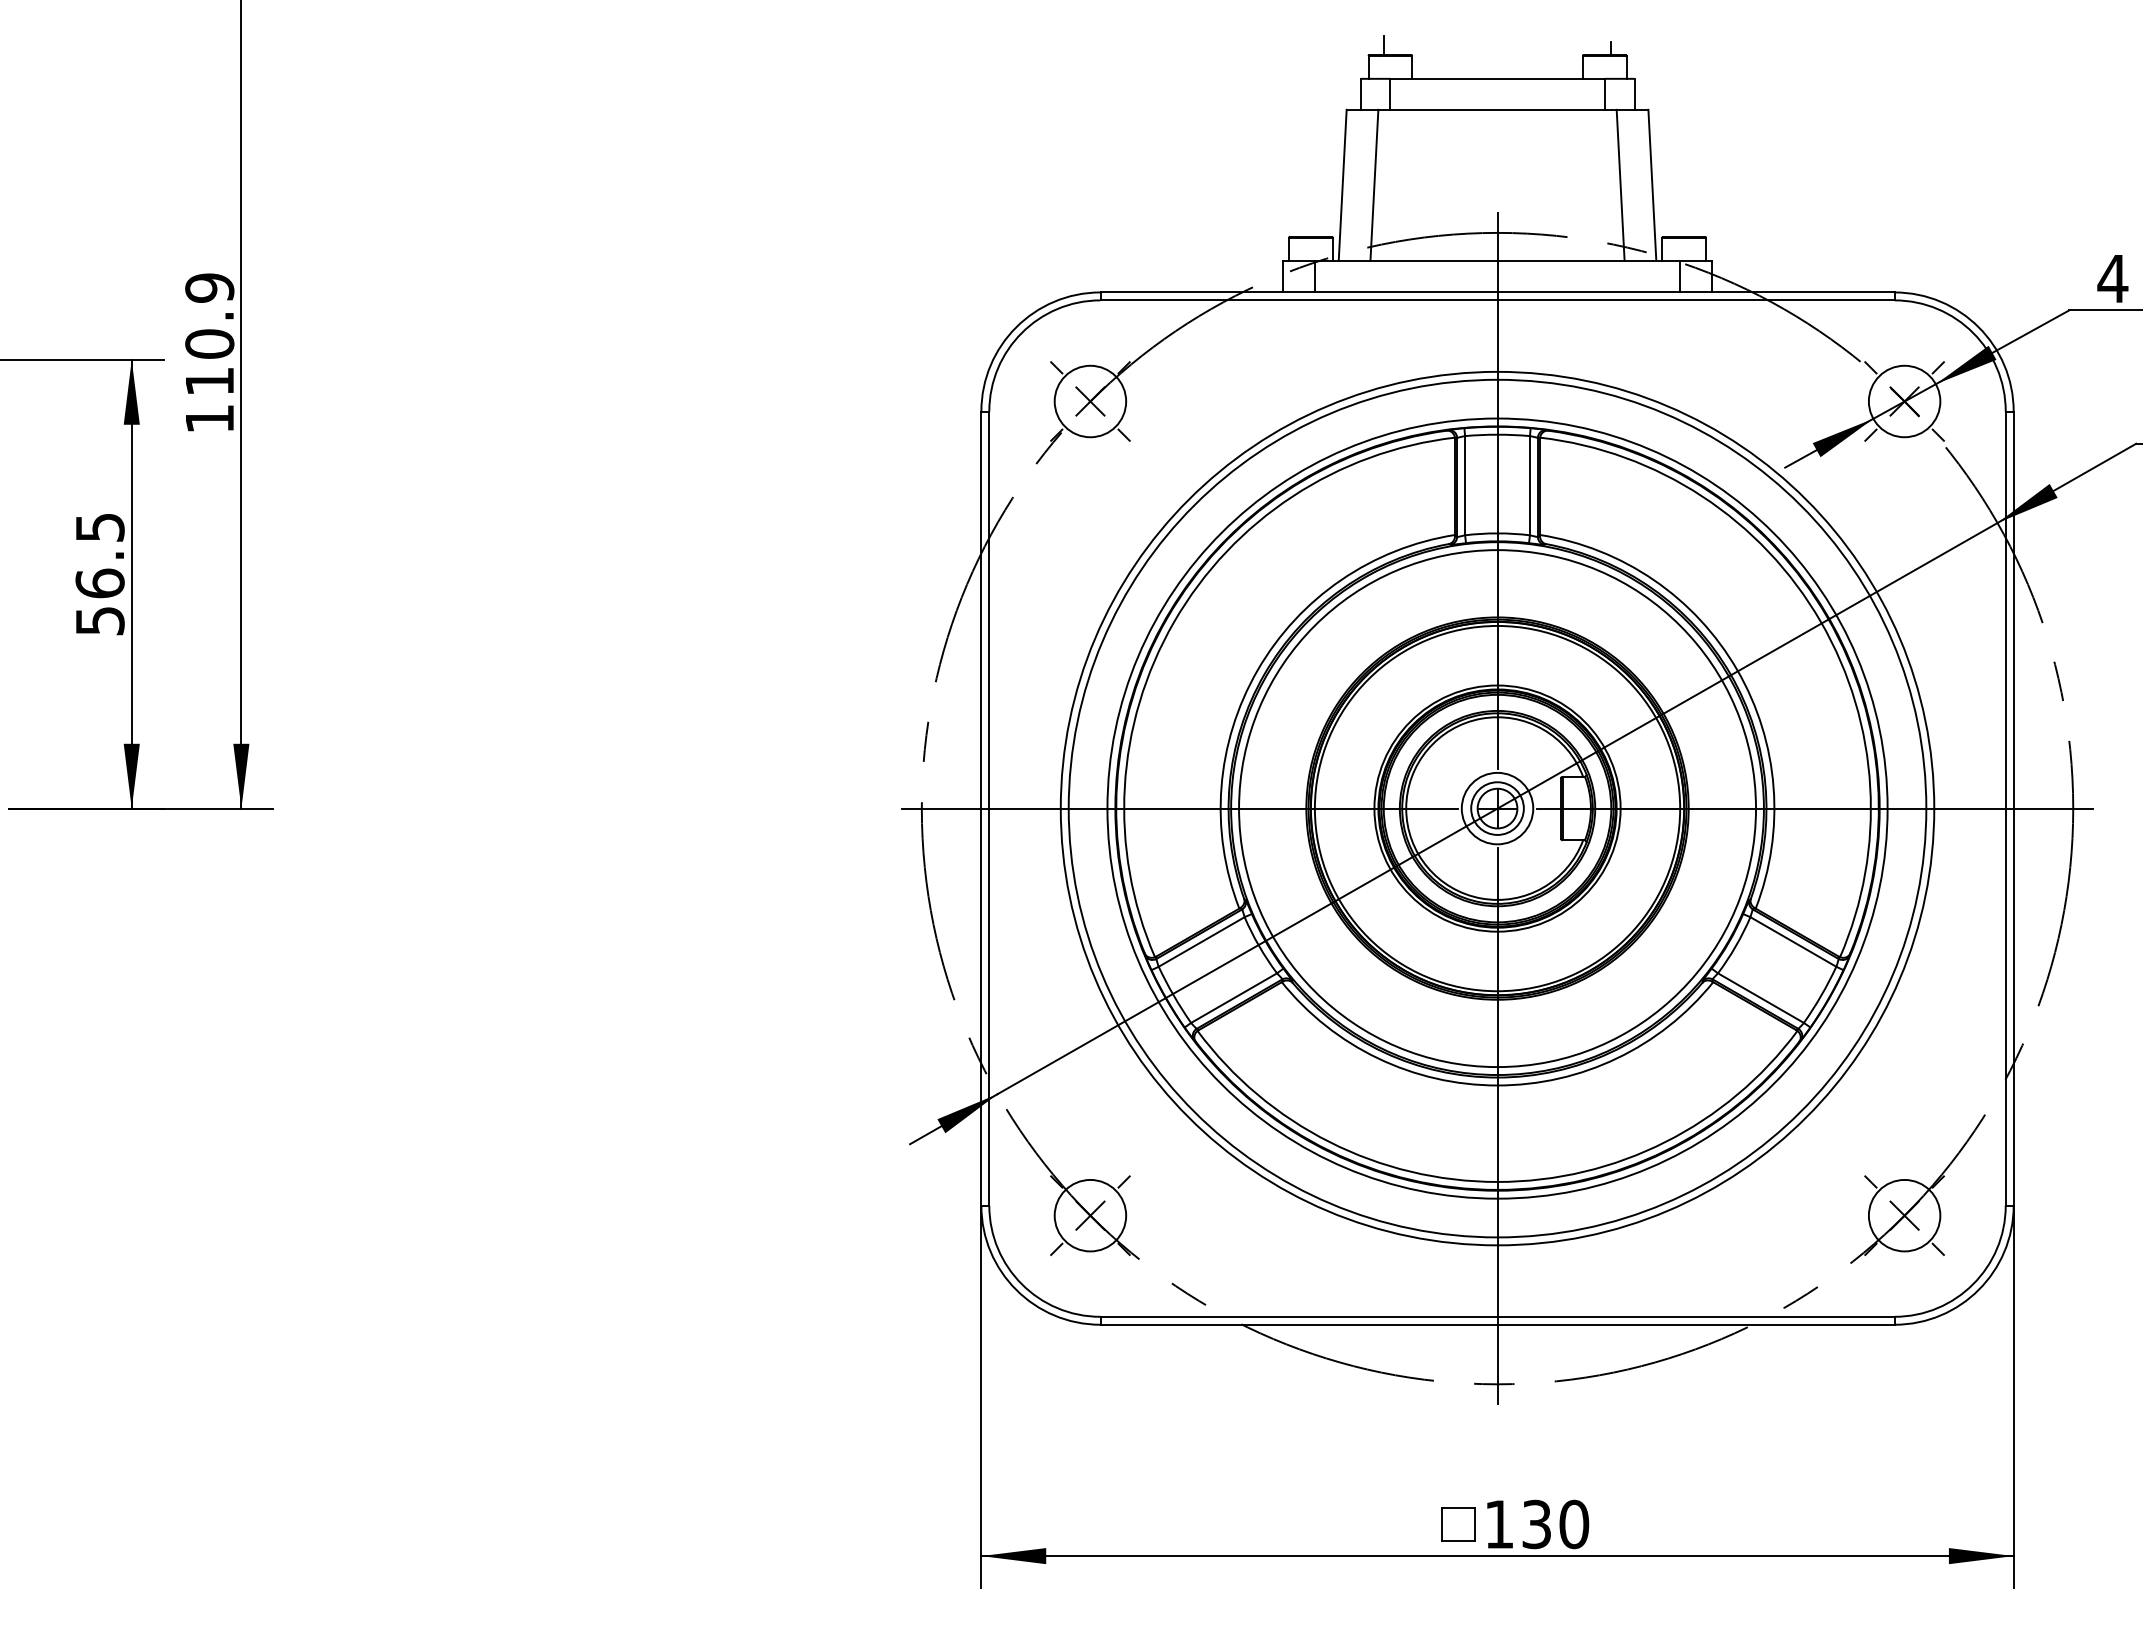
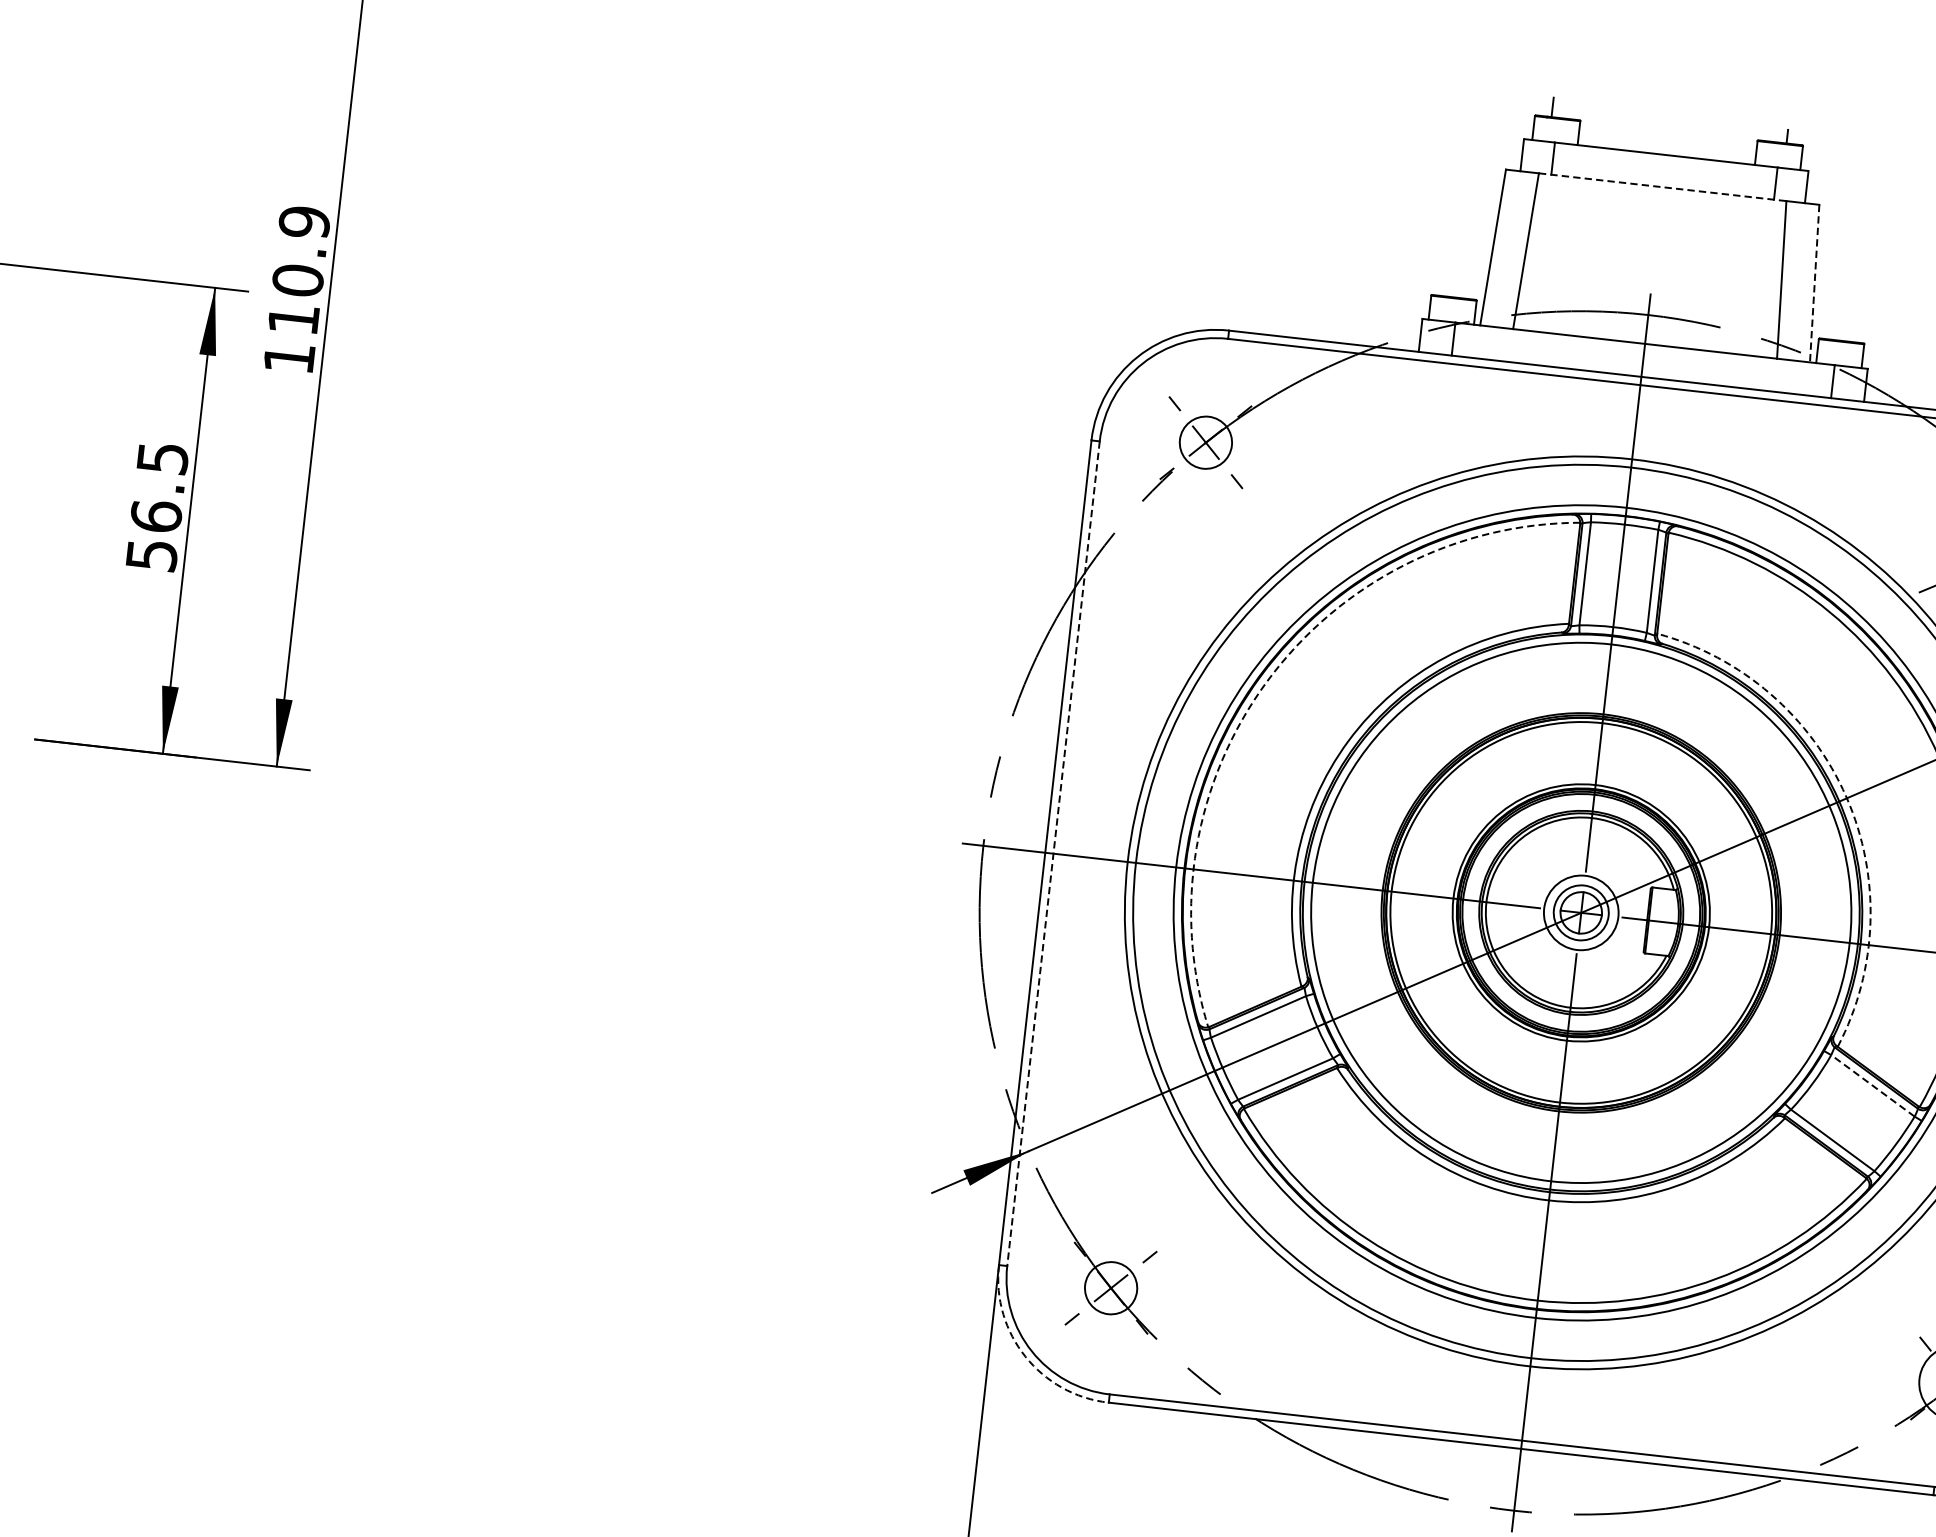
line: (1498, 109) -> (1663, 187), solid -> dashed
line: (1652, 185) -> (1814, 283), solid -> dashed
circle: (1090, 401) -> (1205, 442), size x0.7
arc: (1174, 621) -> (1267, 680), solid -> dashed
arc: (1737, 670) -> (1846, 797), solid -> dashed
line: (989, 809) -> (1053, 854), solid -> dashed
line: (1793, 941) -> (1873, 1085), solid -> dashed
circle: (1090, 1215) -> (1111, 1288), size x0.7
arc: (1016, 1289) -> (1025, 1356), solid -> dashed

